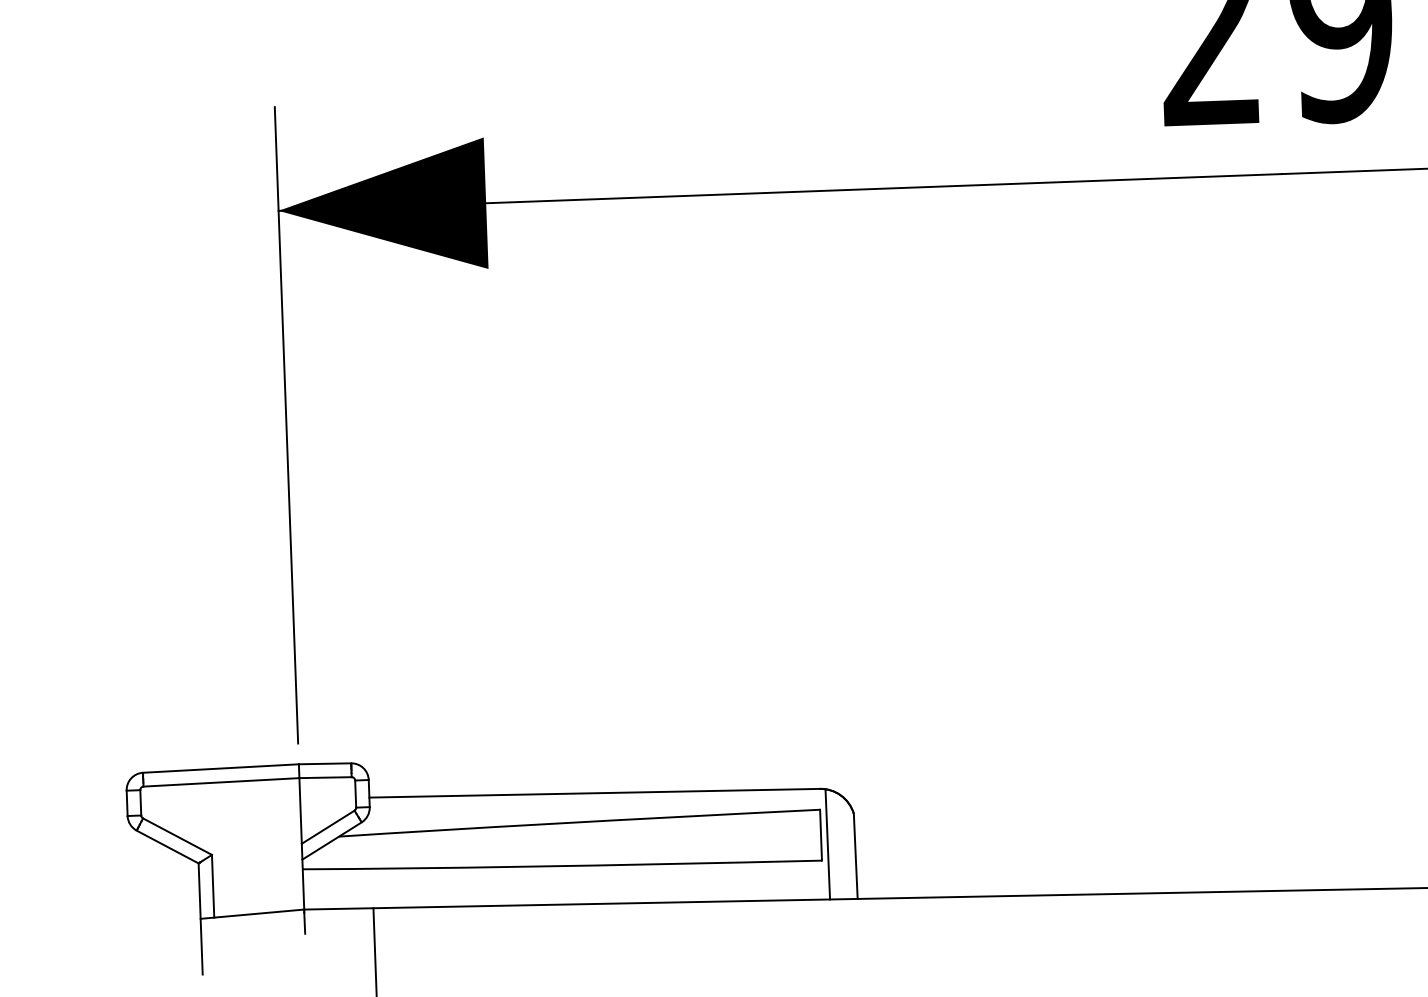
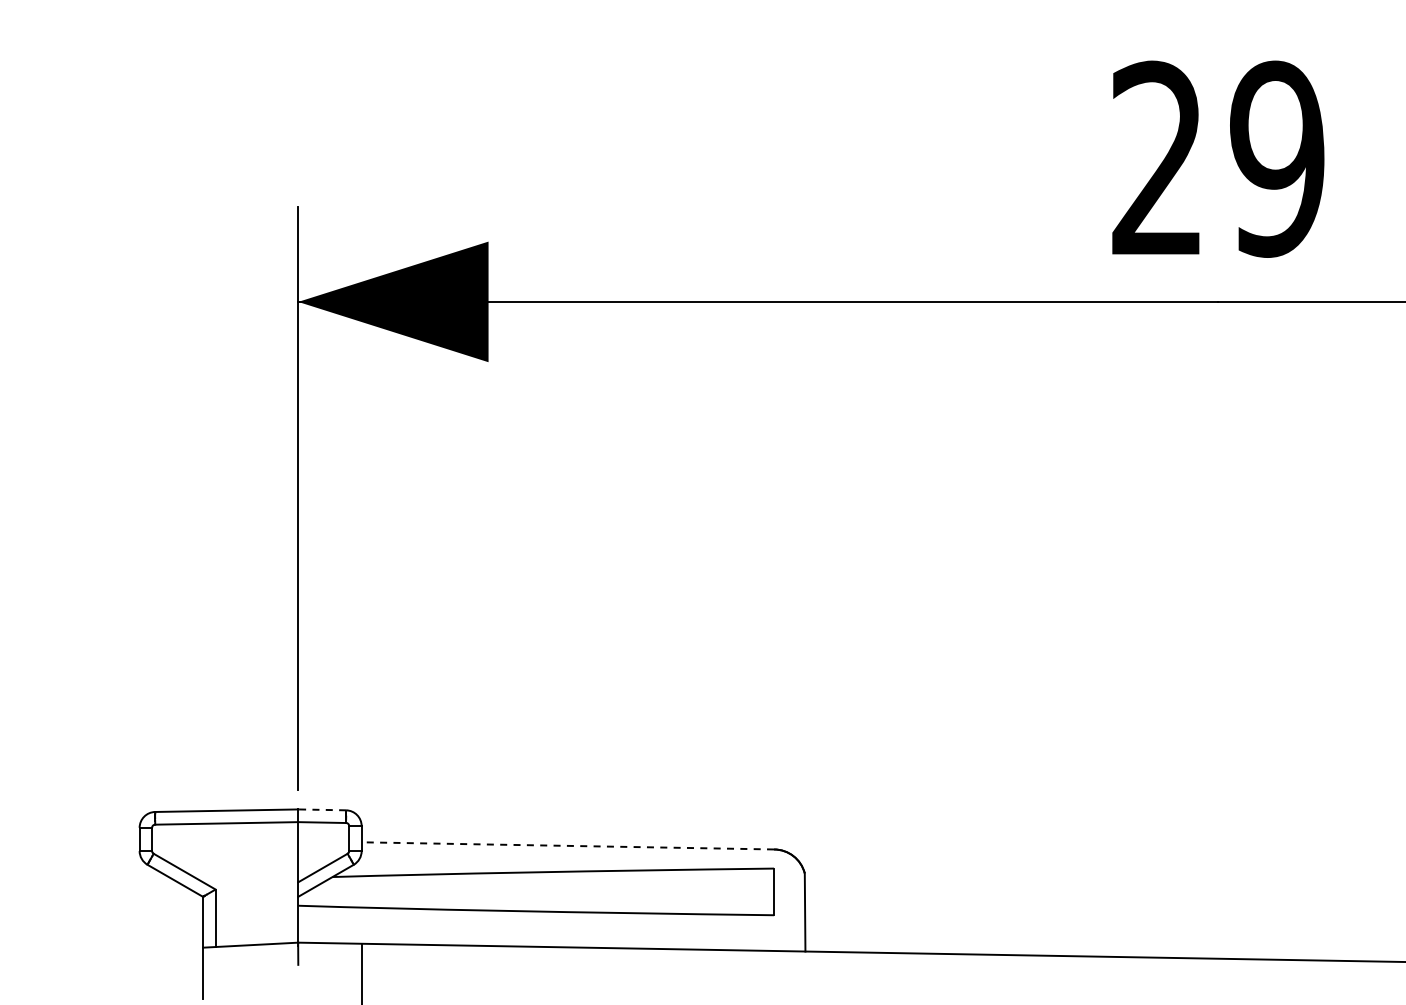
line: (325, 763) -> (322, 809), solid -> dashed
line: (593, 792) -> (567, 845), solid -> dashed
line: (827, 844) -> (779, 900), removed

